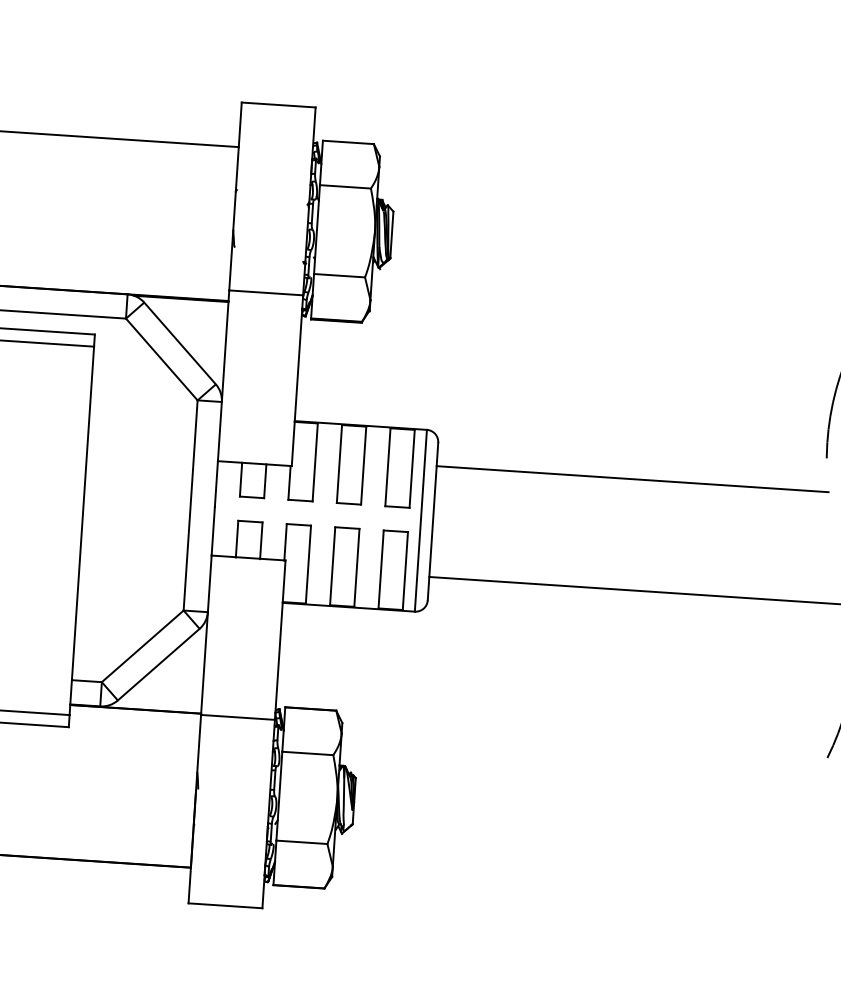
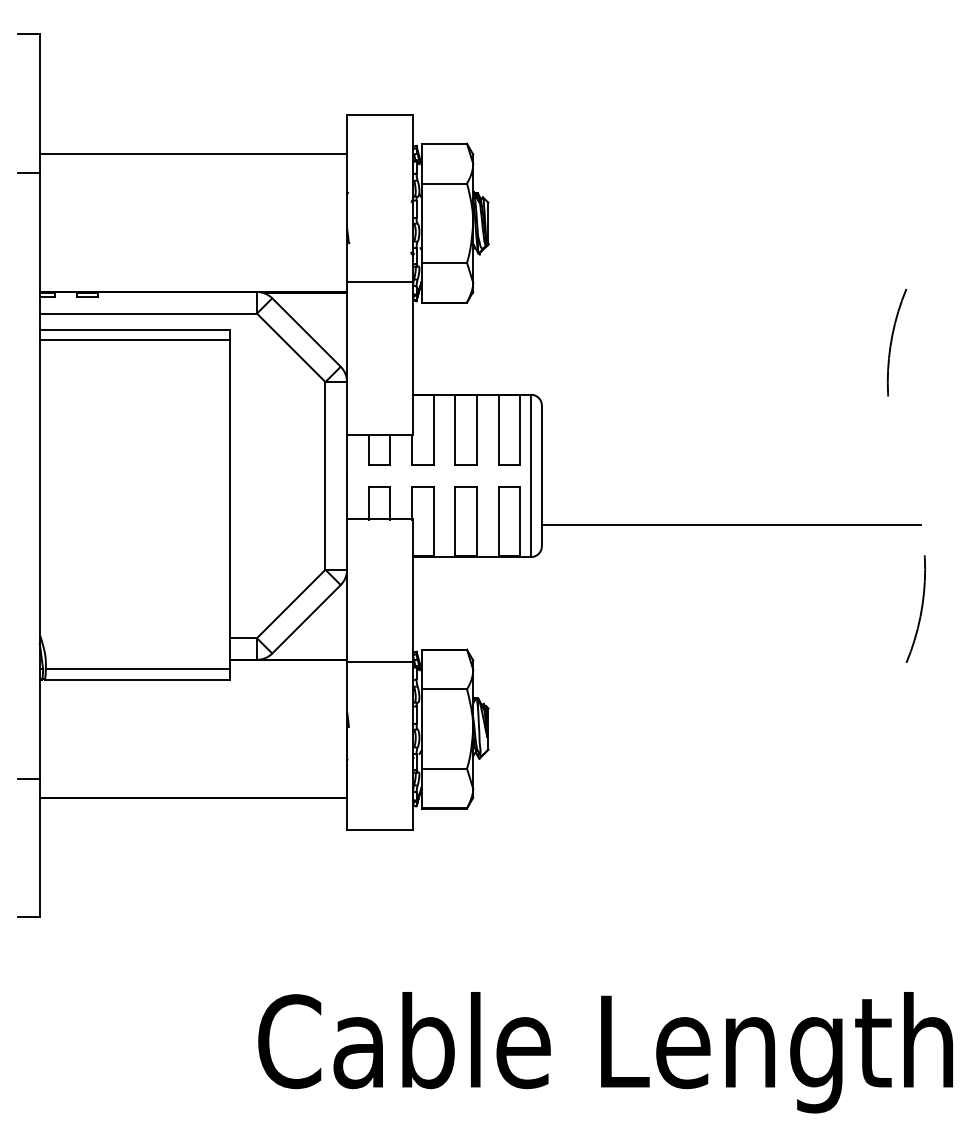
line: (632, 479) -> (716, 426), removed

